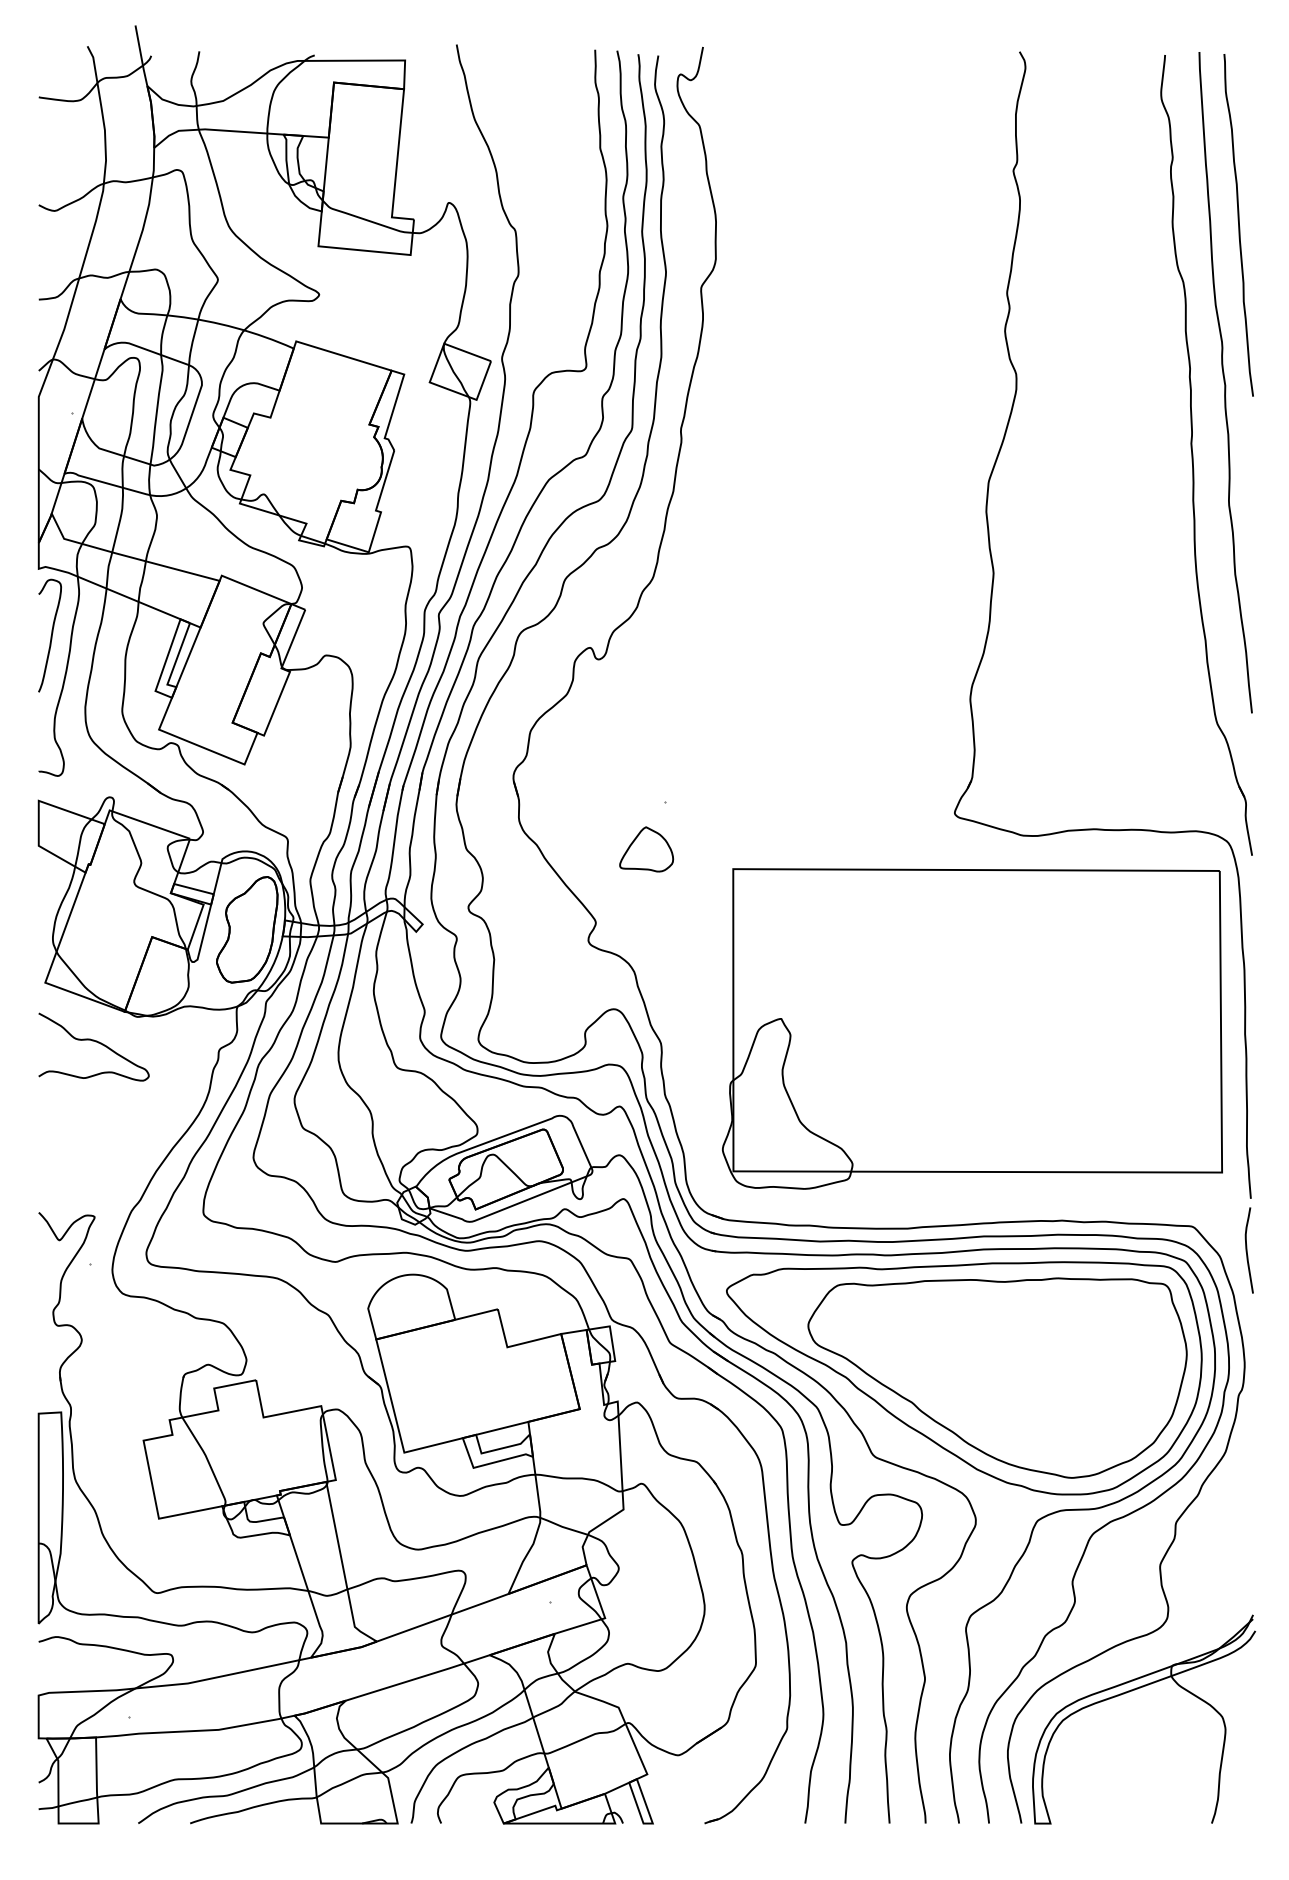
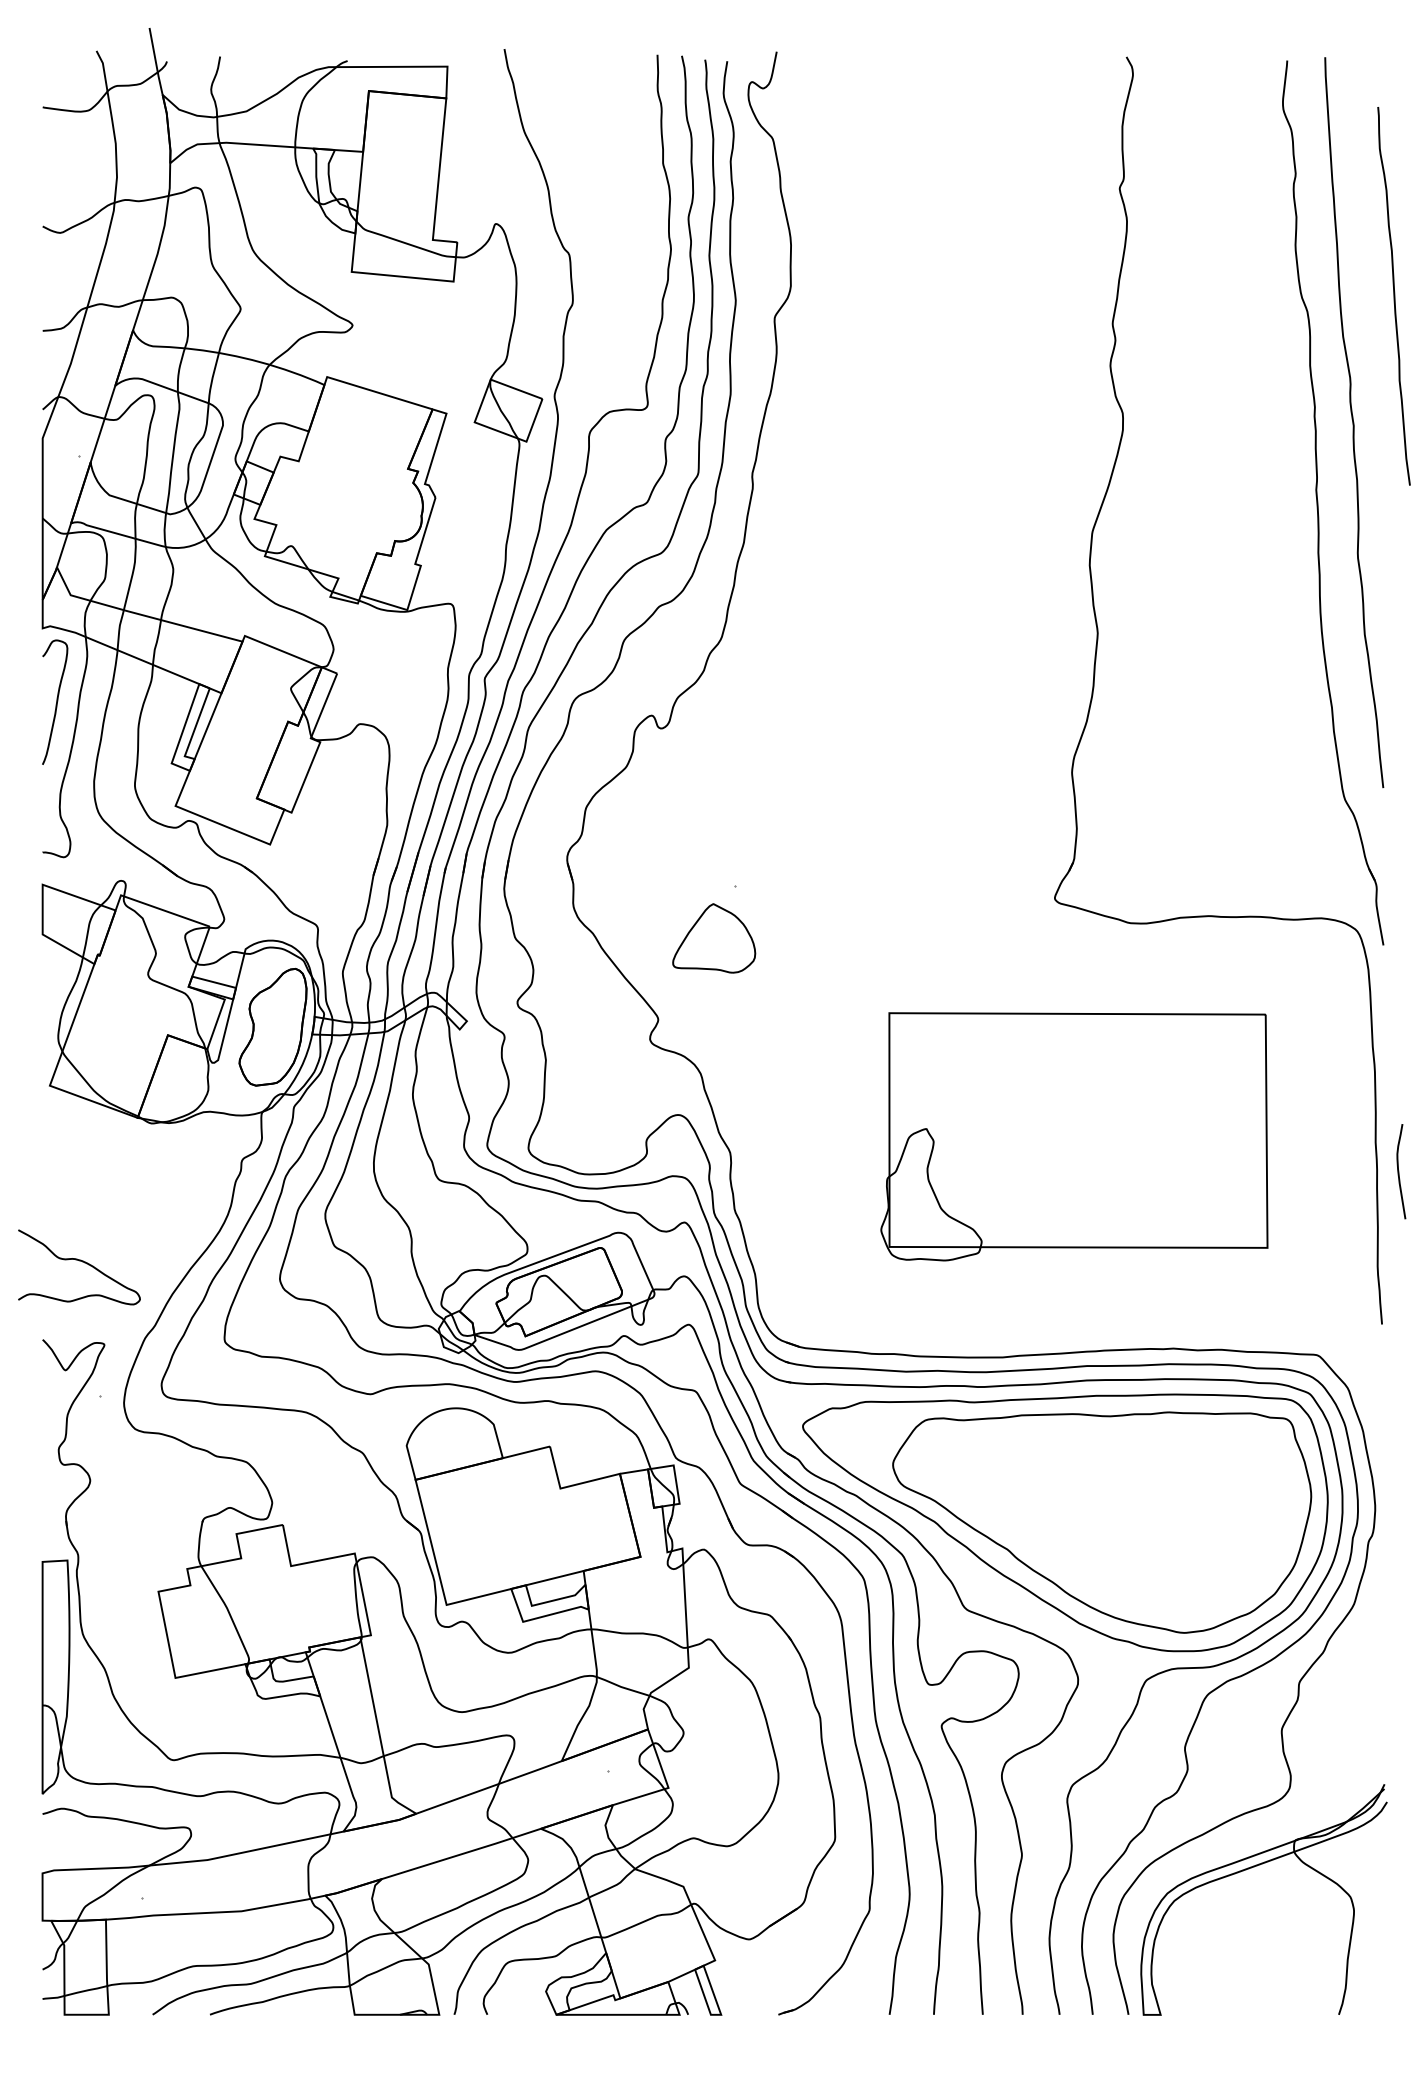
curve: (1238, 225) -> (1393, 296), moved
part: (646, 849) -> (714, 938), size x1.4
part: (972, 1028) -> (1074, 1136), size x0.7
curve: (95, 1042) -> (81, 1262), moved
curve: (1247, 1250) -> (1399, 1171), moved

